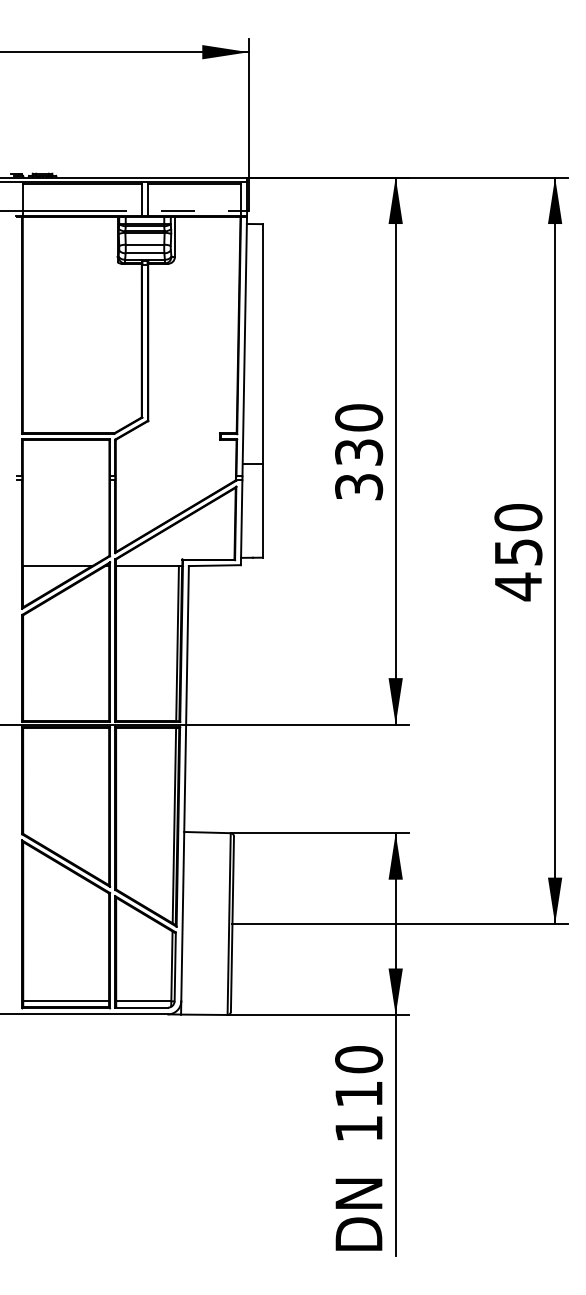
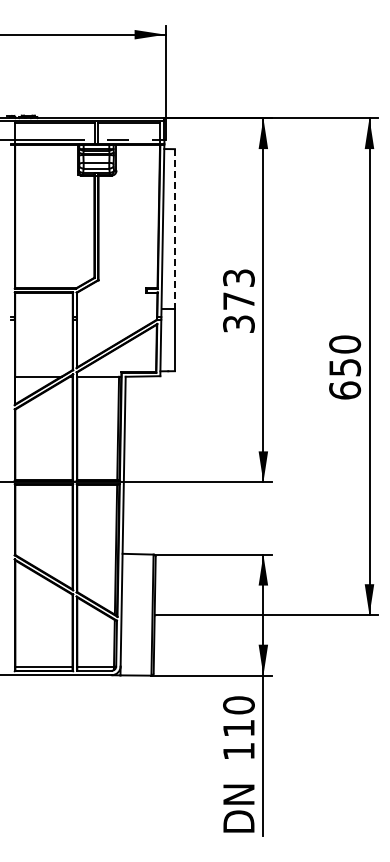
line: (262, 344) -> (174, 229), solid -> dashed
text: (358, 434) -> (238, 289), 330 -> 373
text: (519, 586) -> (345, 390), 450 -> 650

